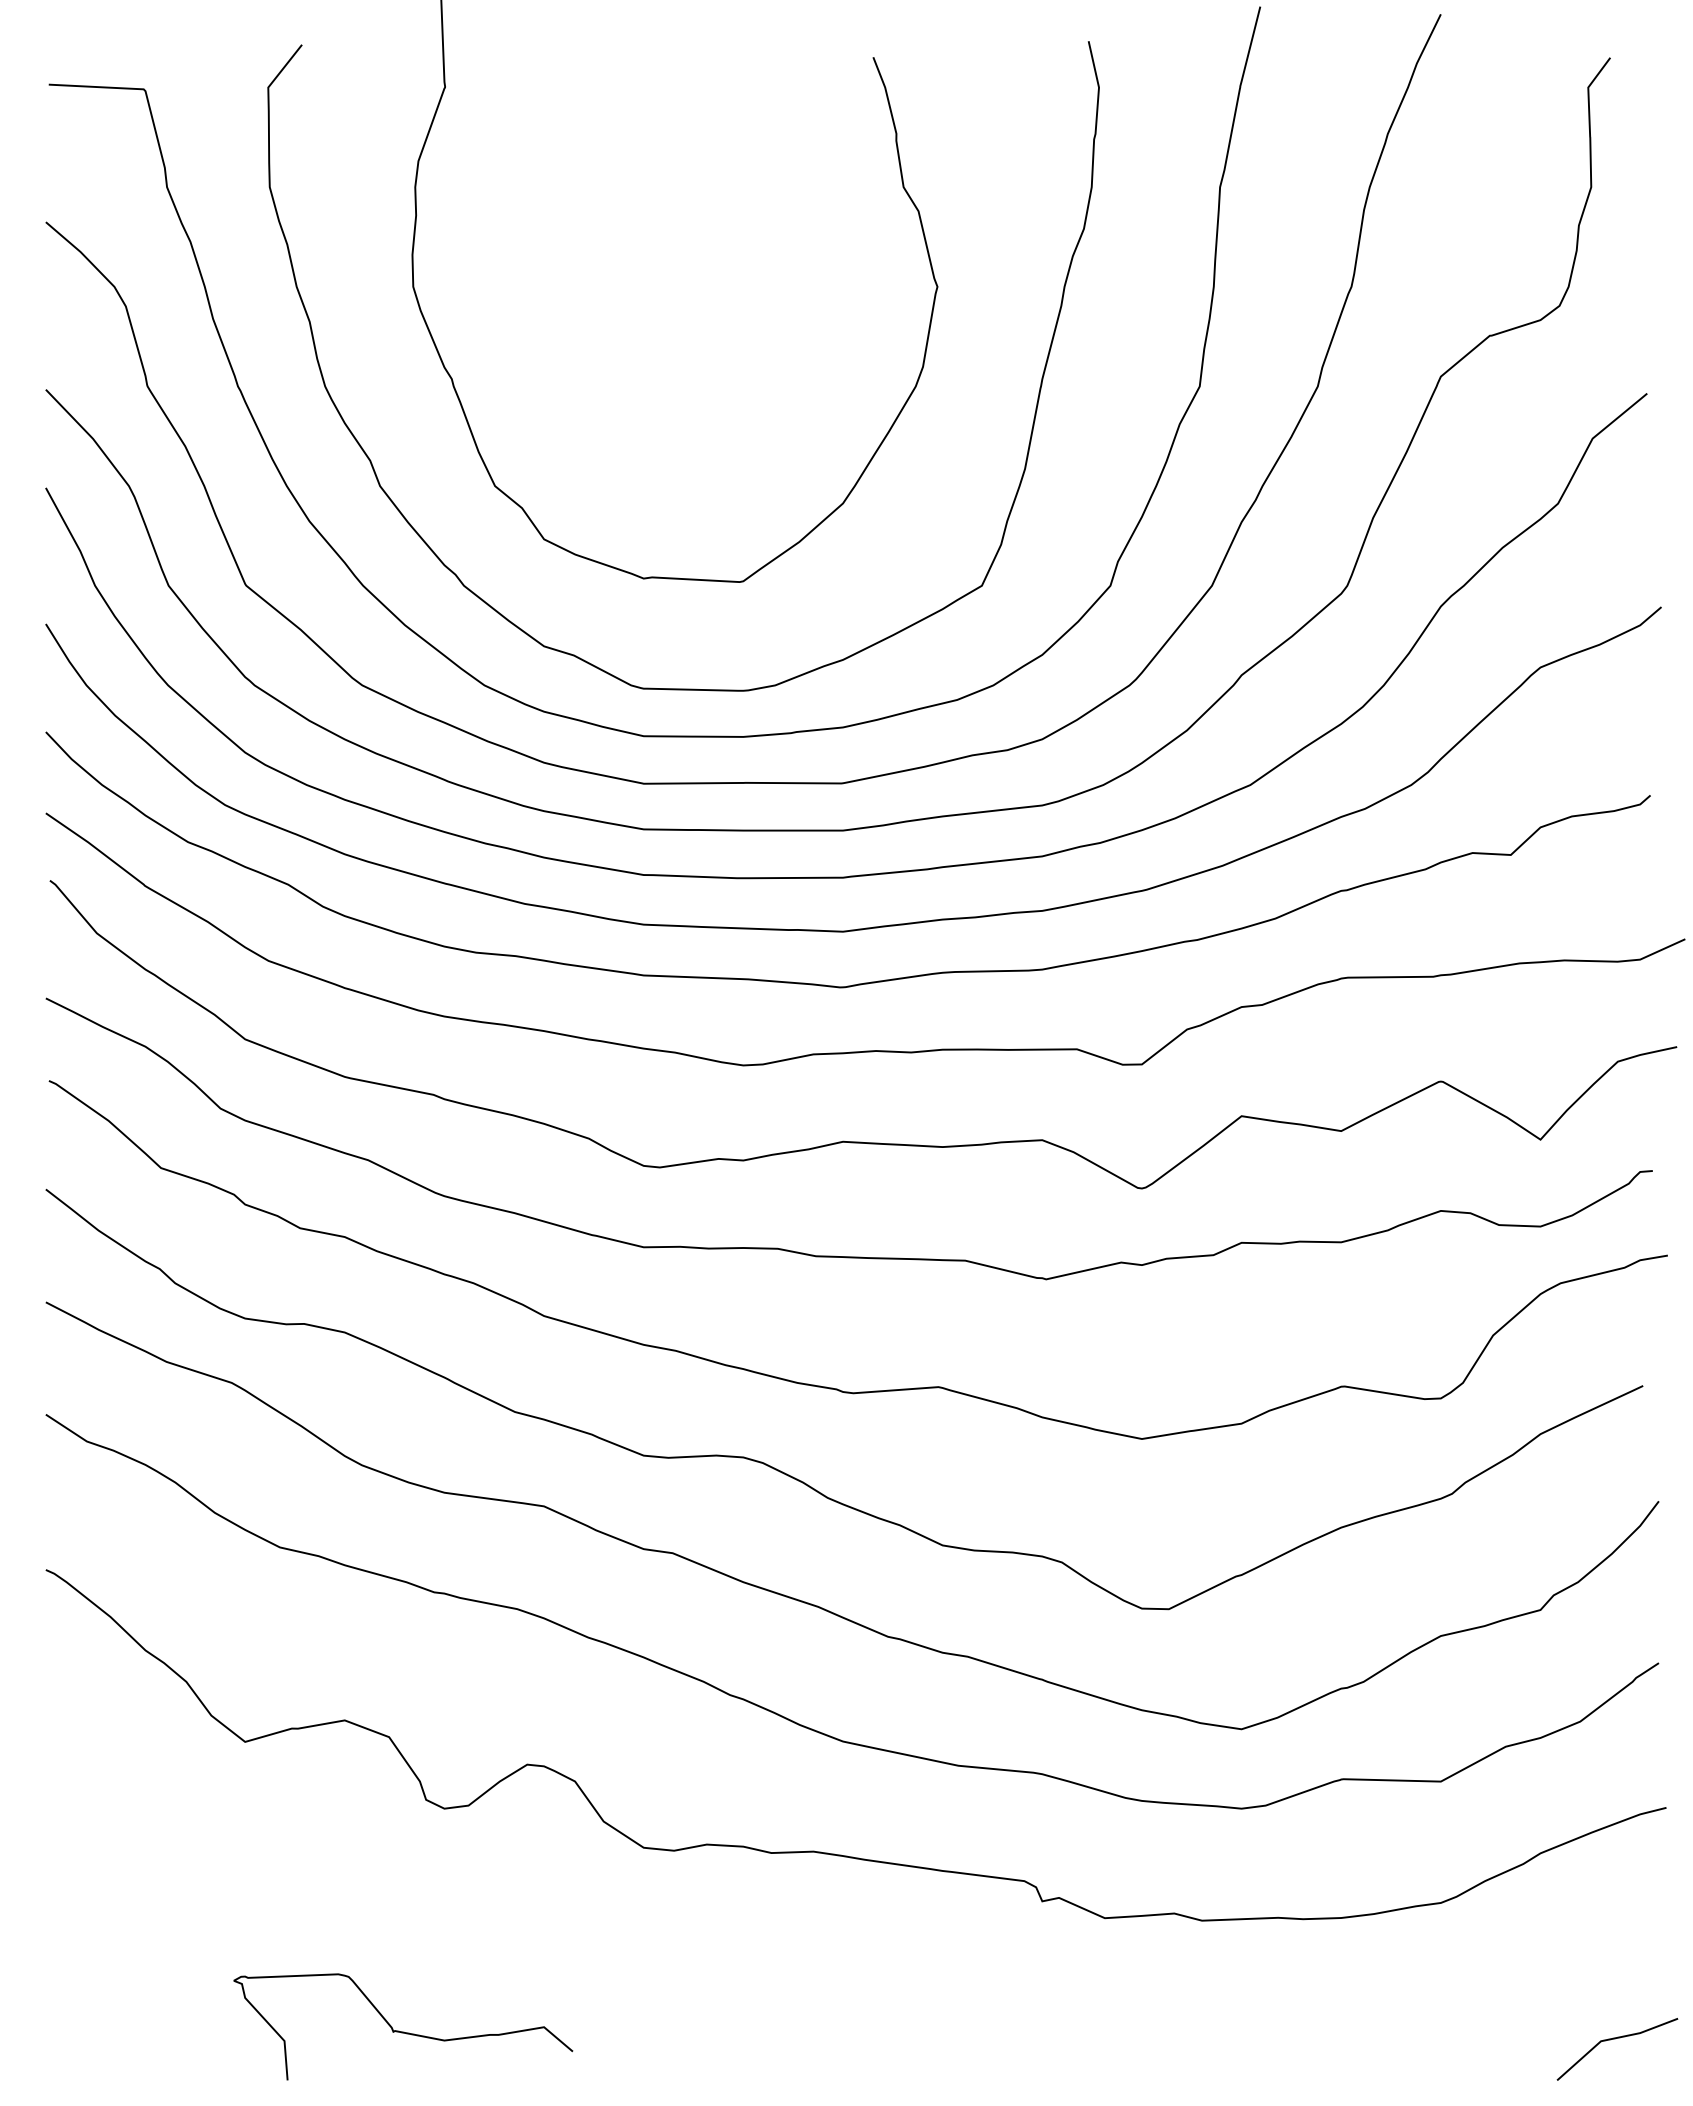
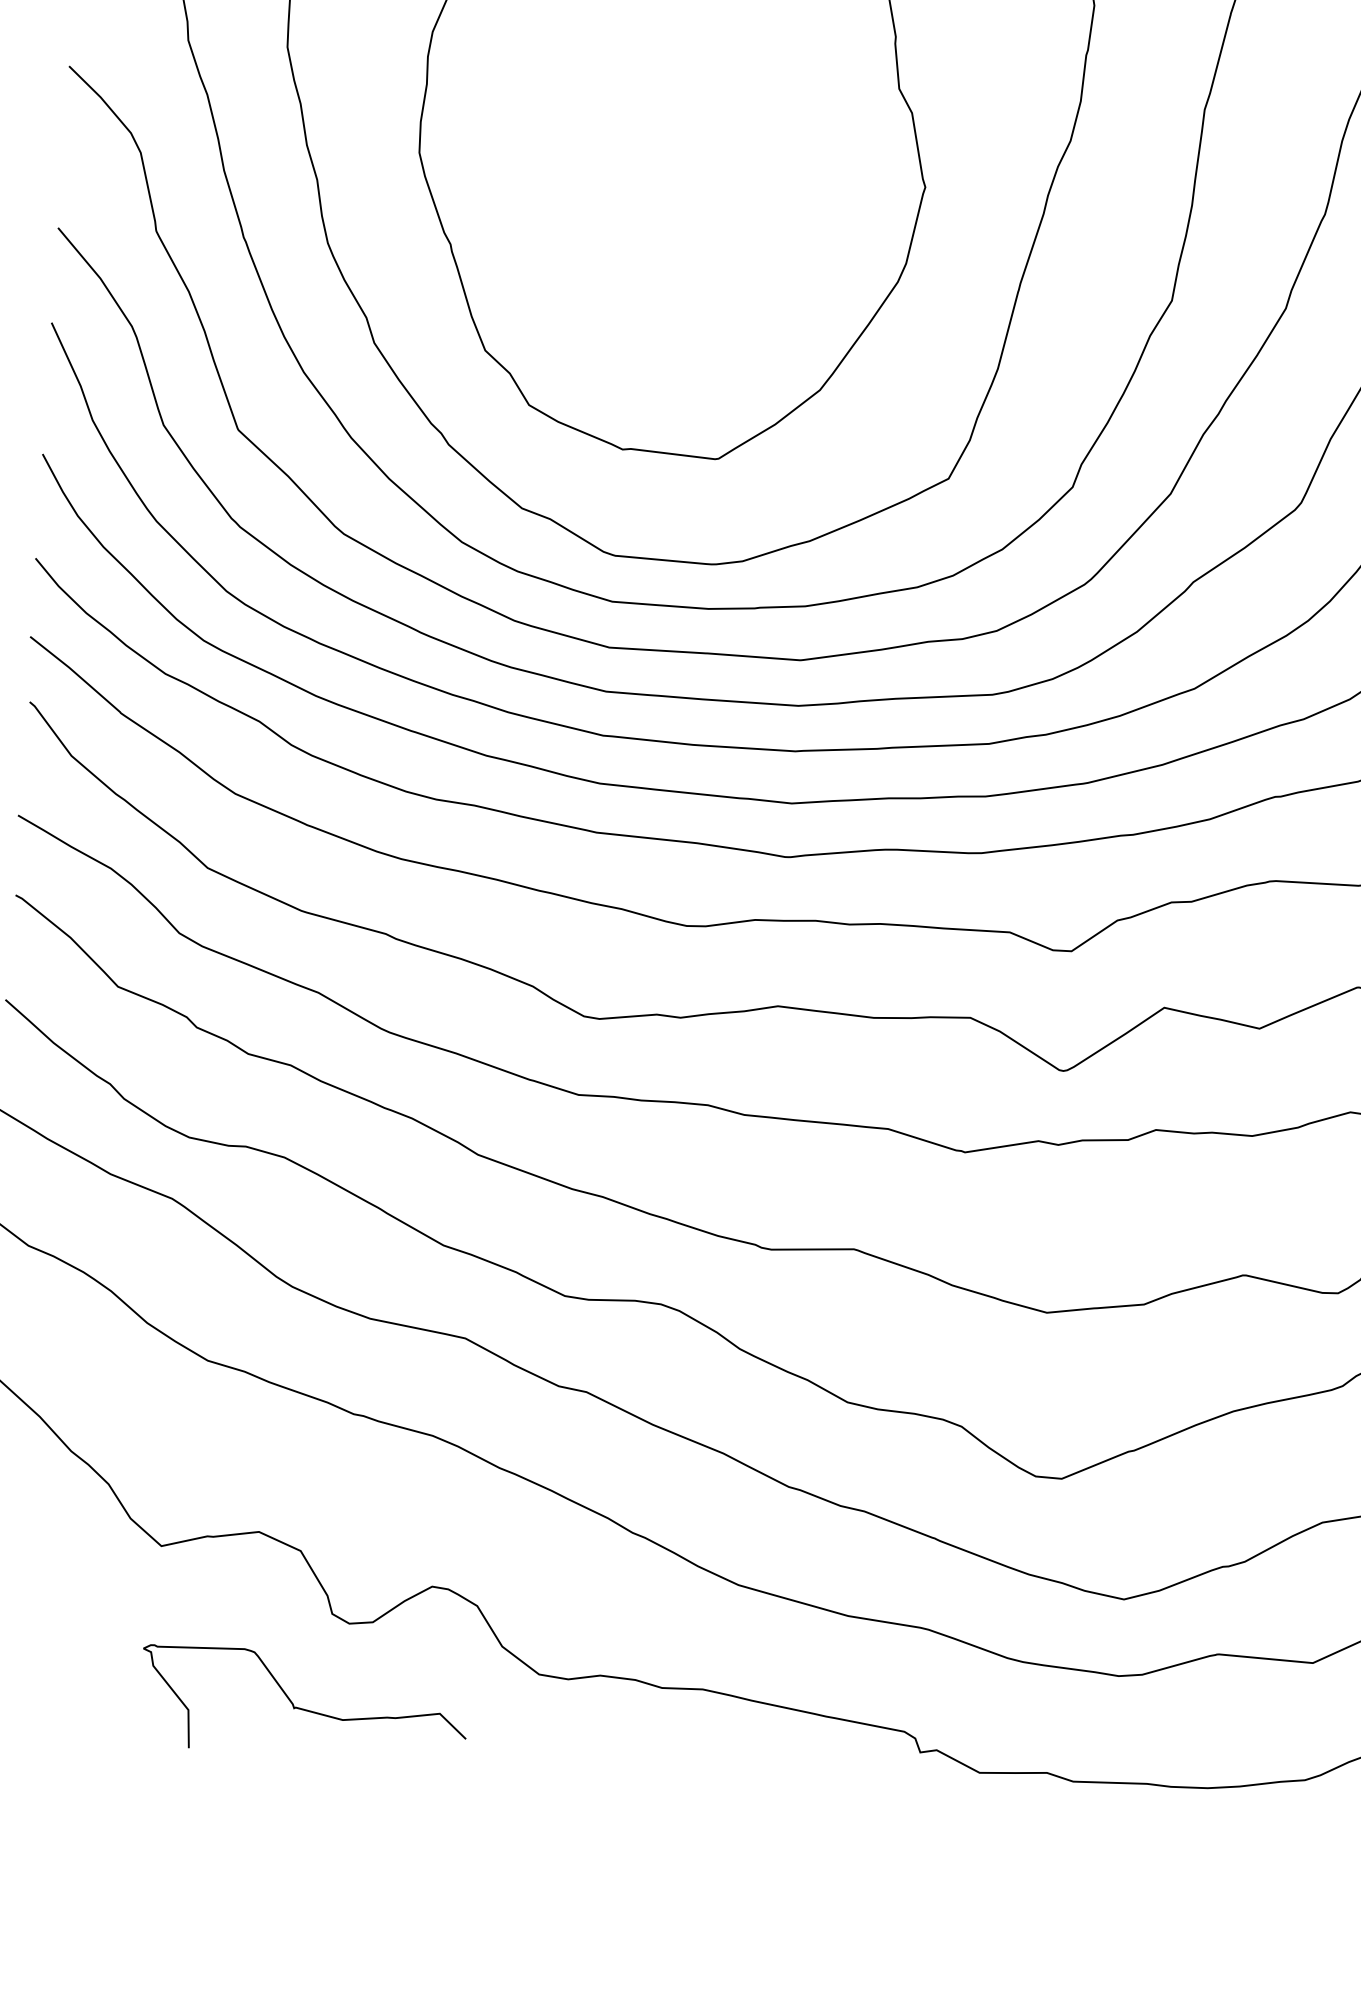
curve: (403, 2031) -> (303, 1708), moved

